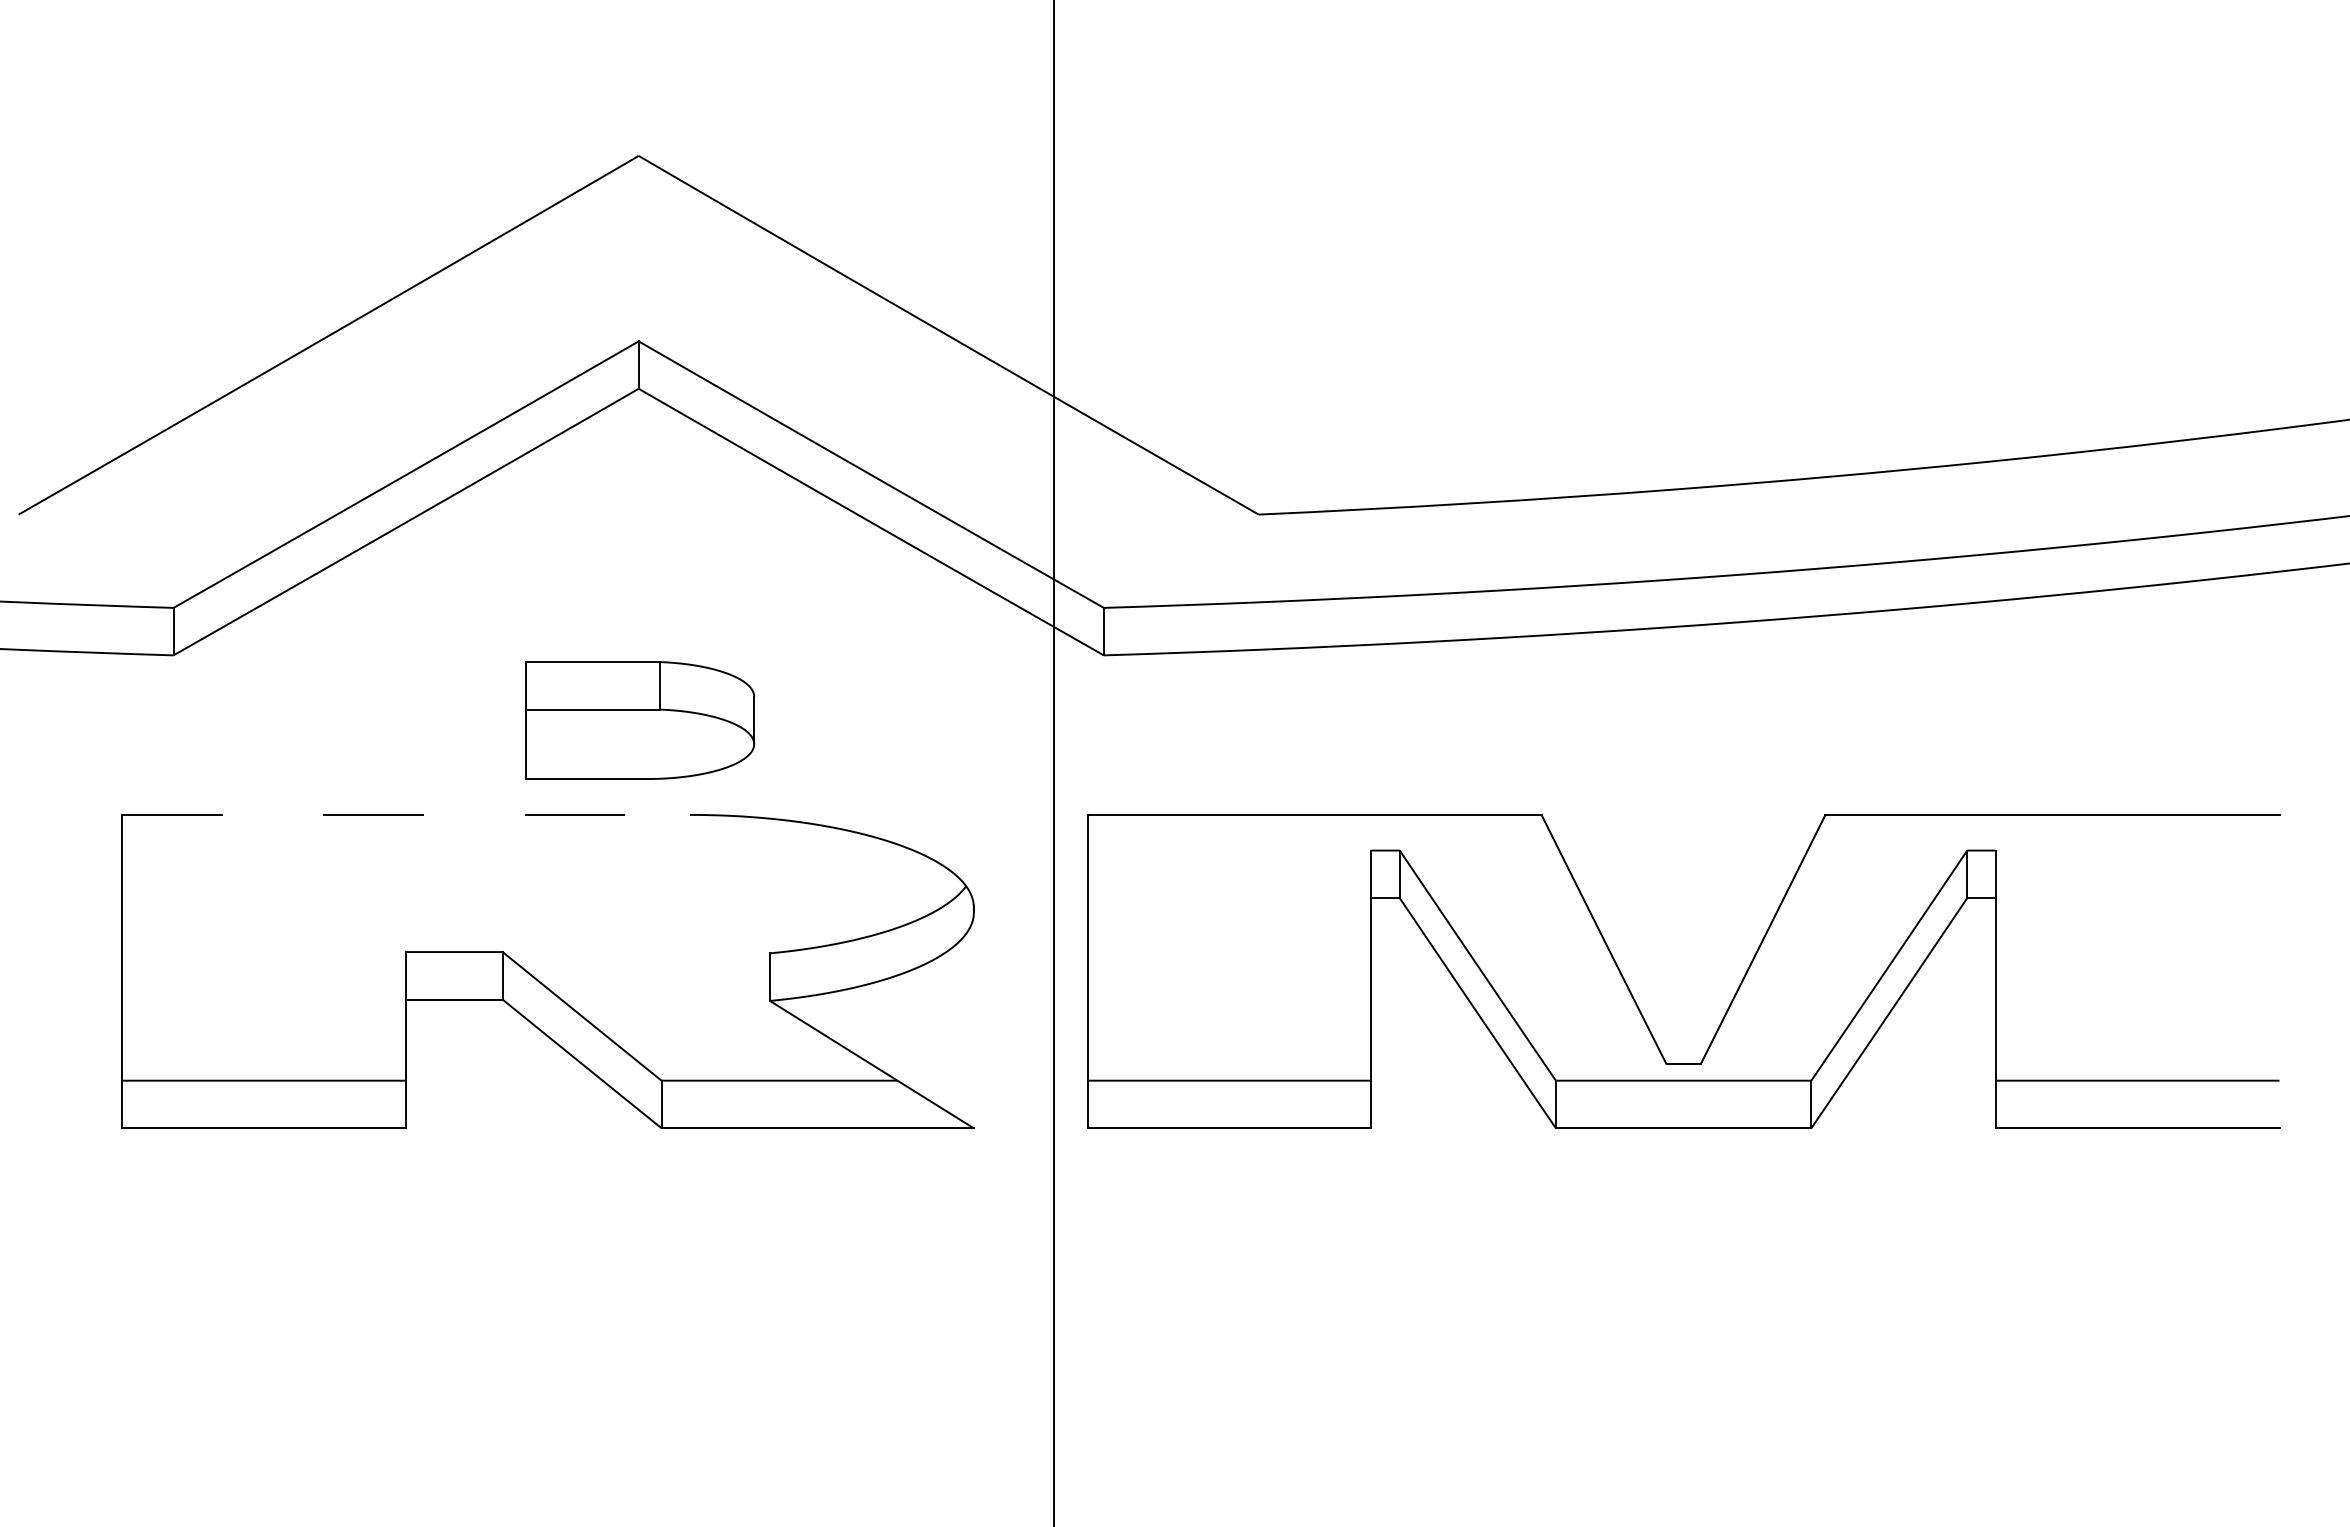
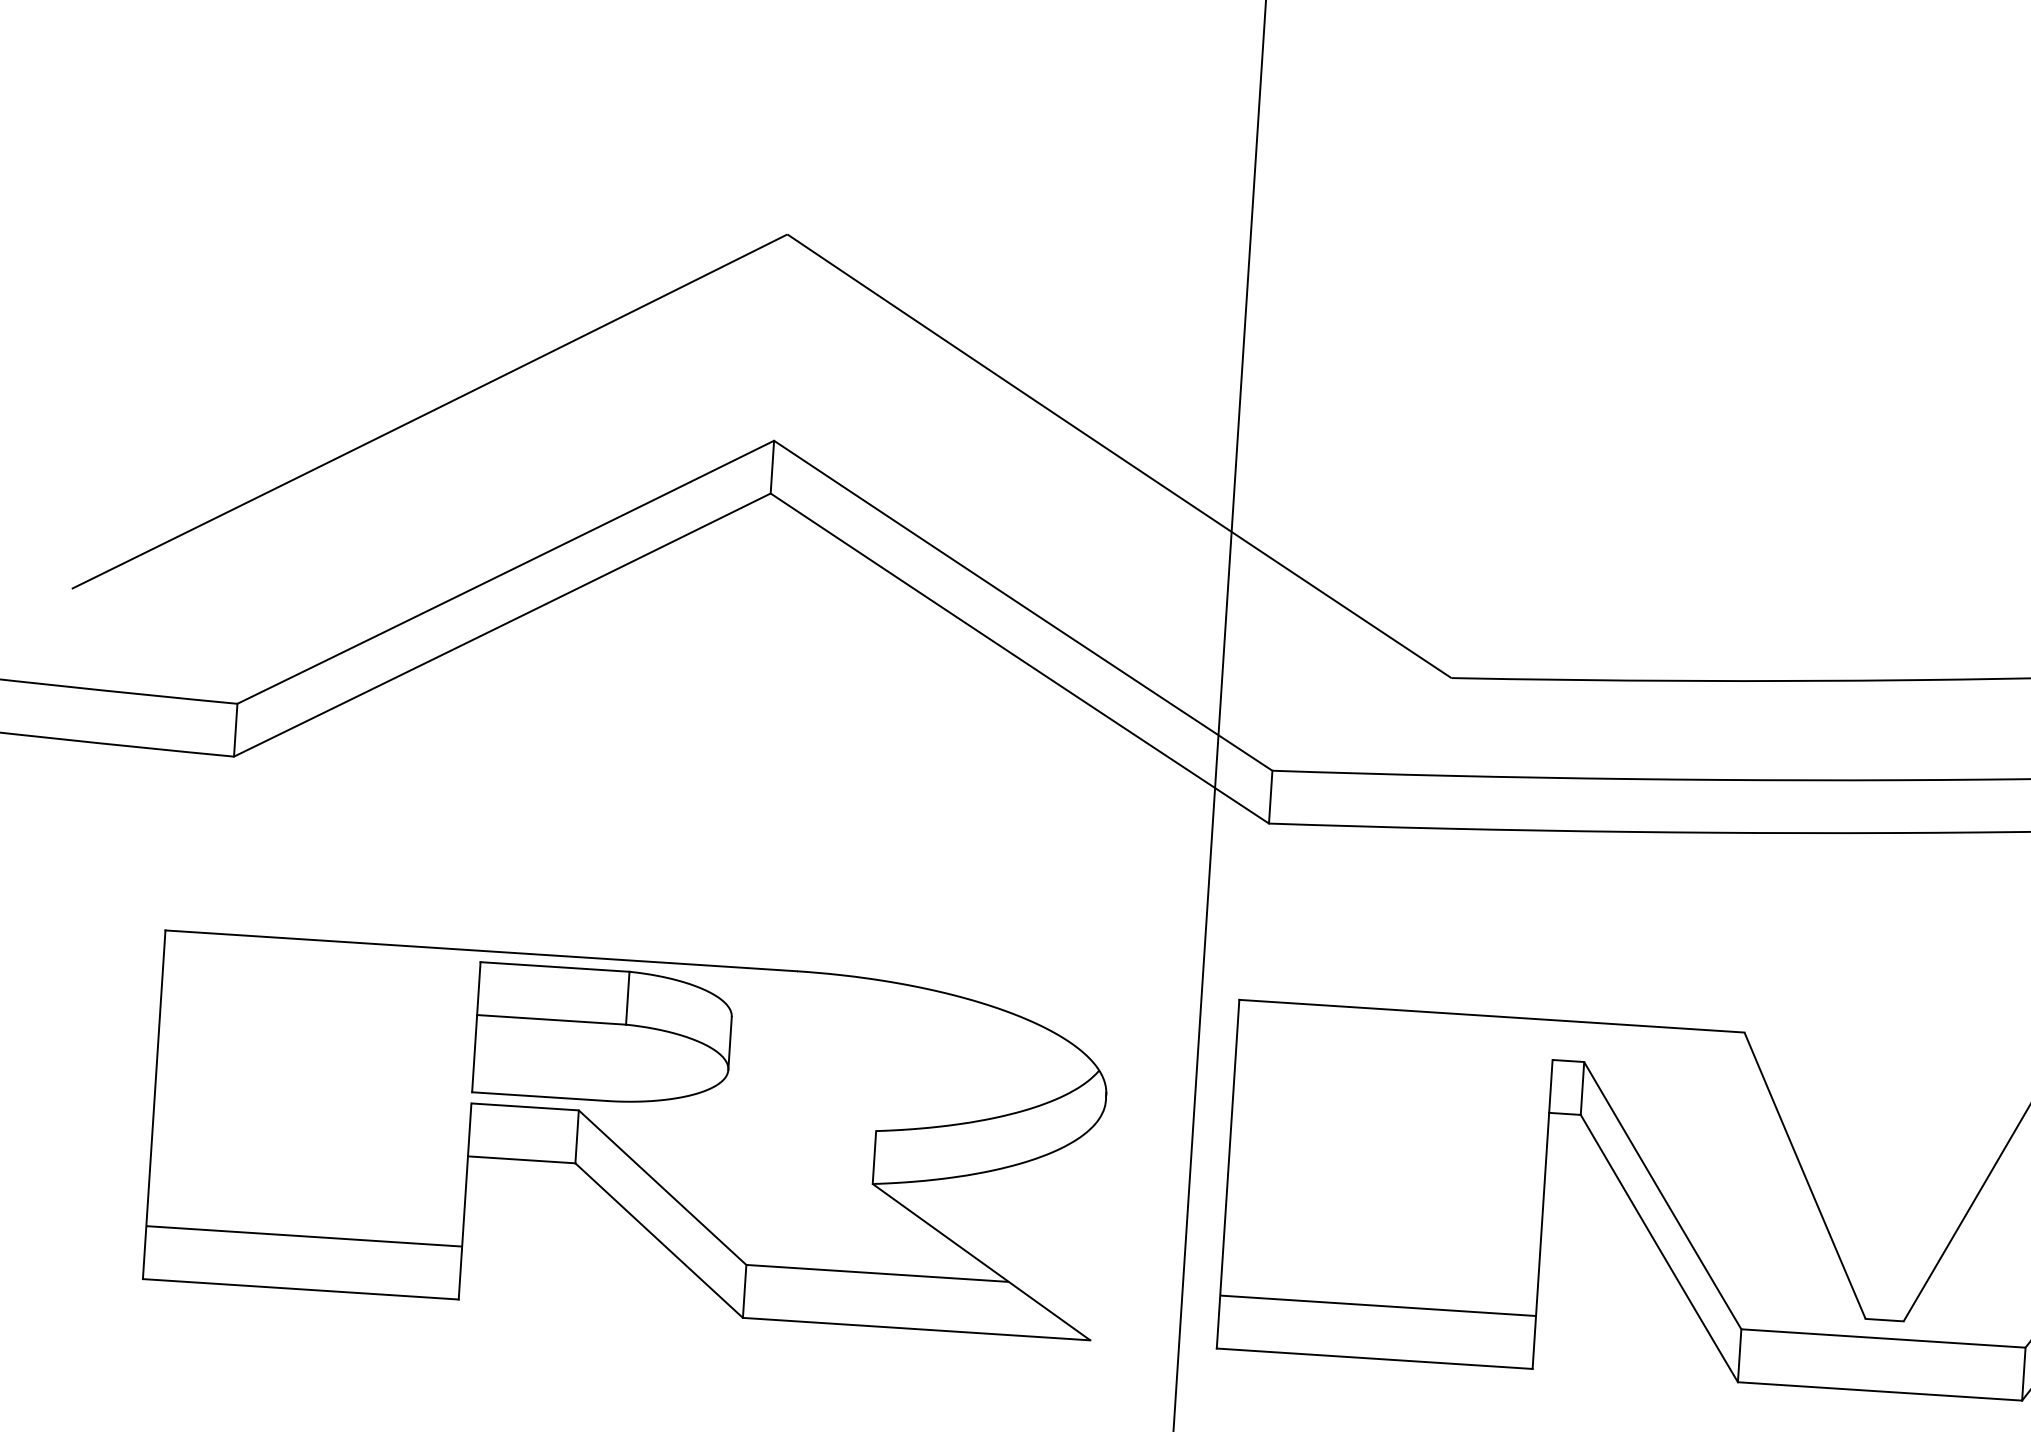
part: (640, 720) -> (603, 1035), moved
line: (406, 814) -> (481, 950), dashed -> solid

